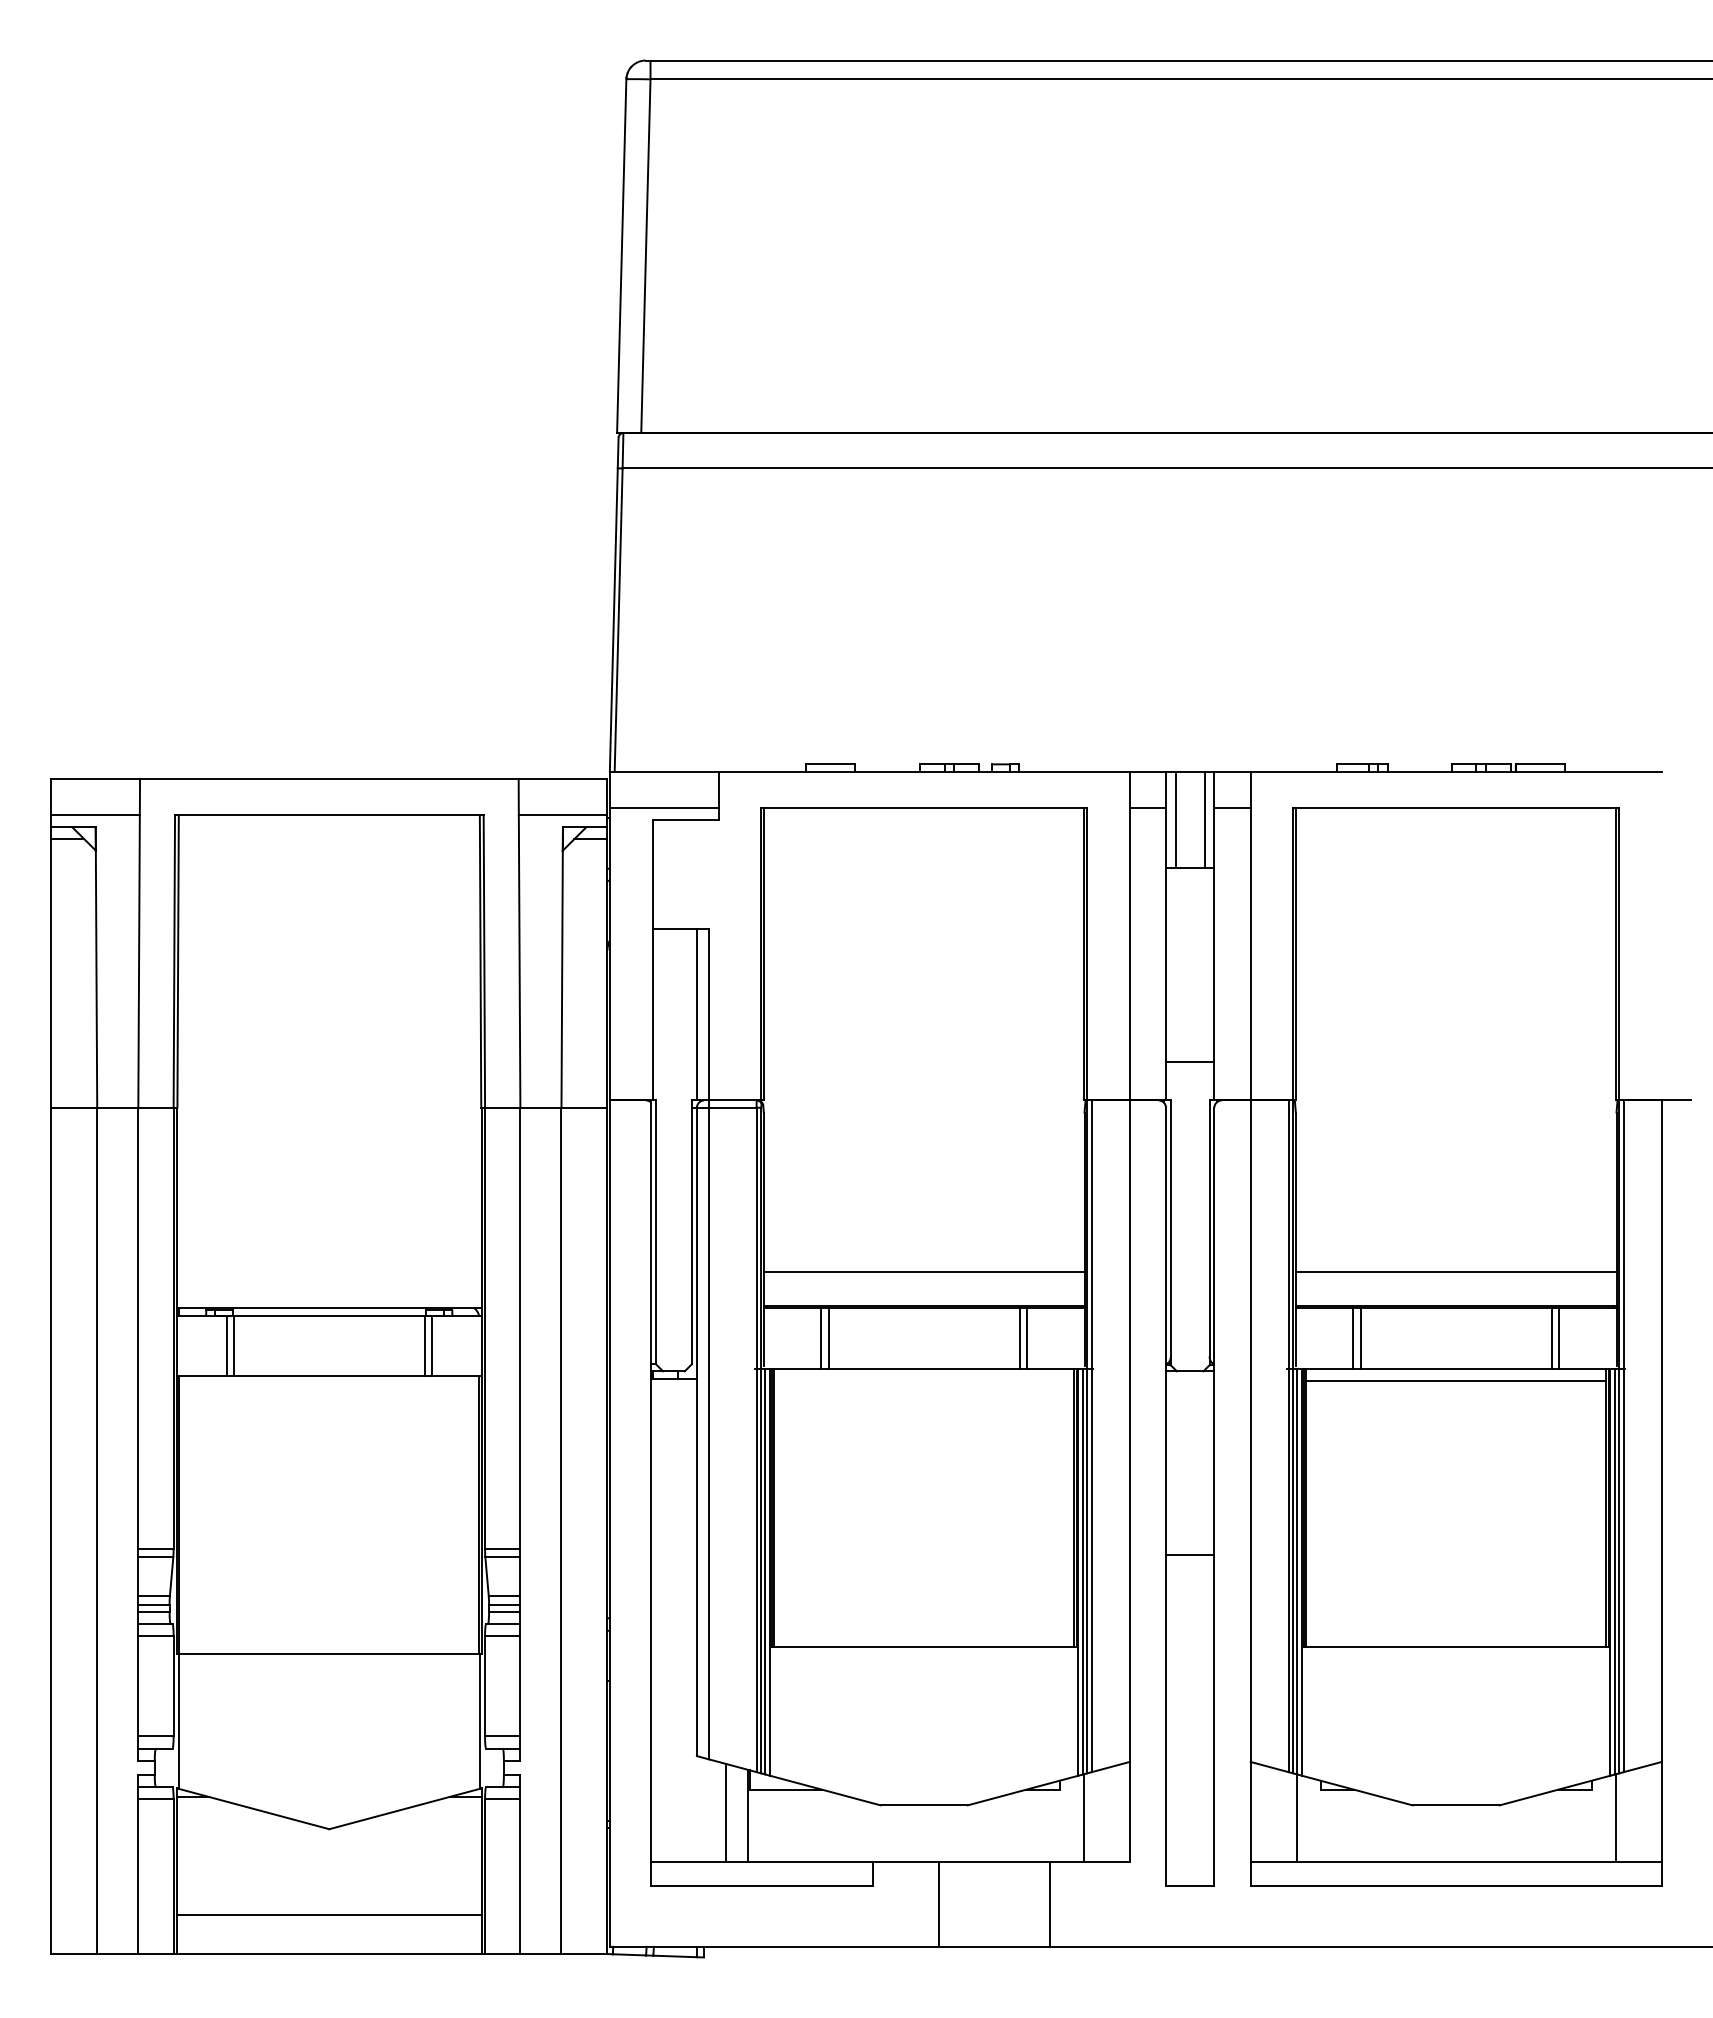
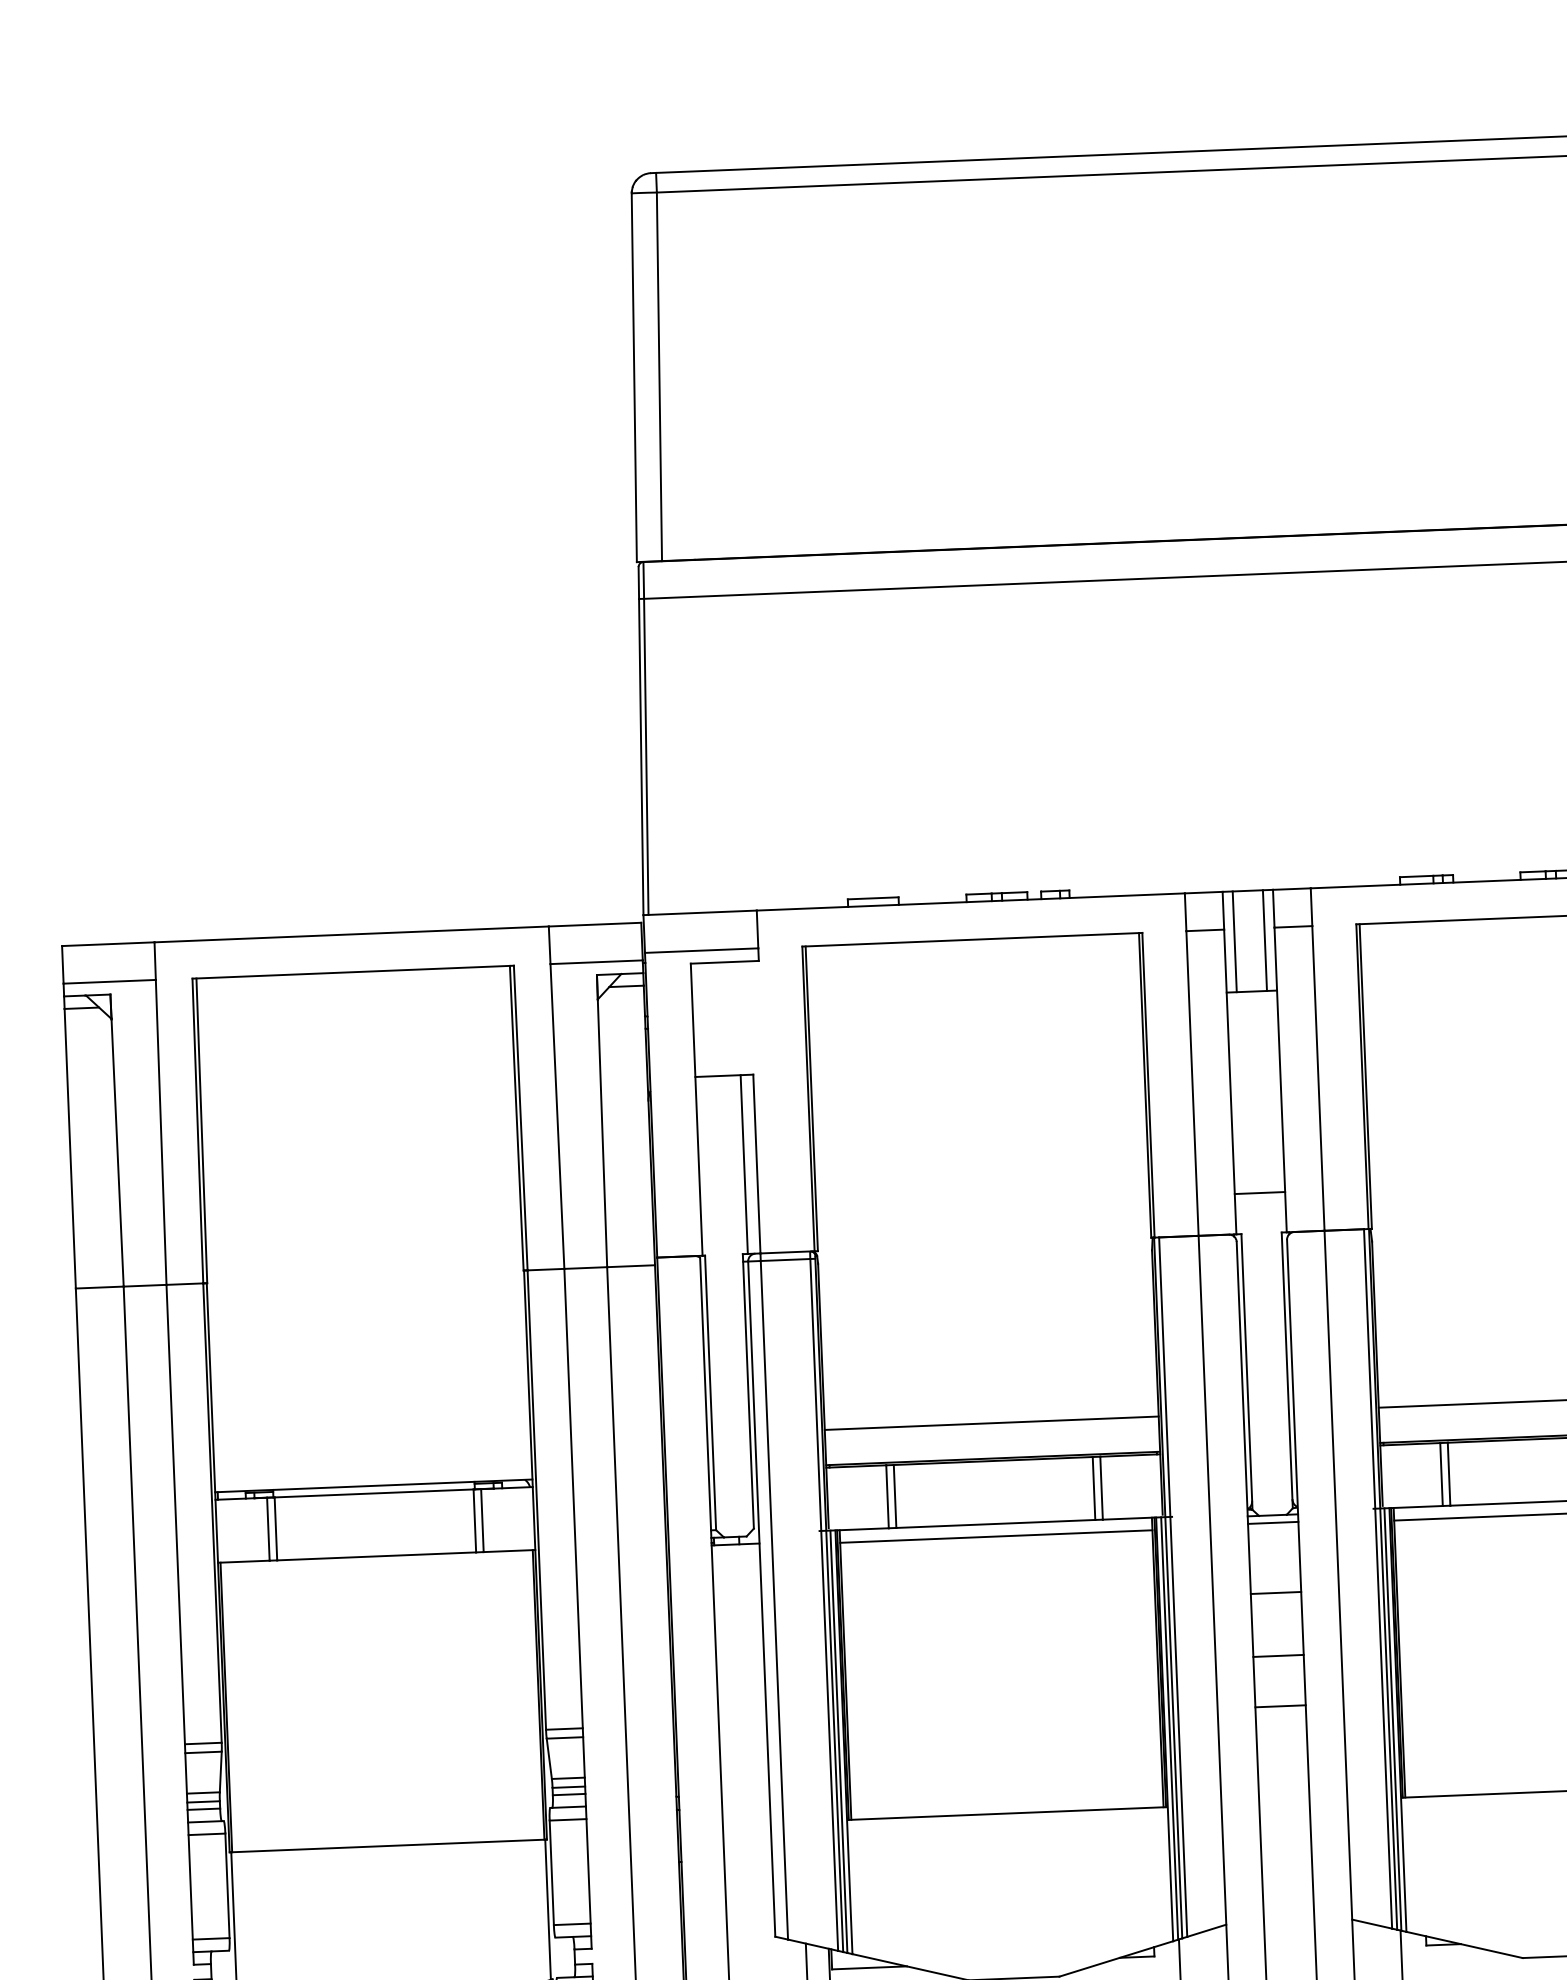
line: (1190, 1378) -> (1273, 1522), added
line: (924, 1380) -> (996, 1536), added
line: (1190, 1445) -> (1276, 1592), added
line: (1190, 1506) -> (1278, 1656), added

